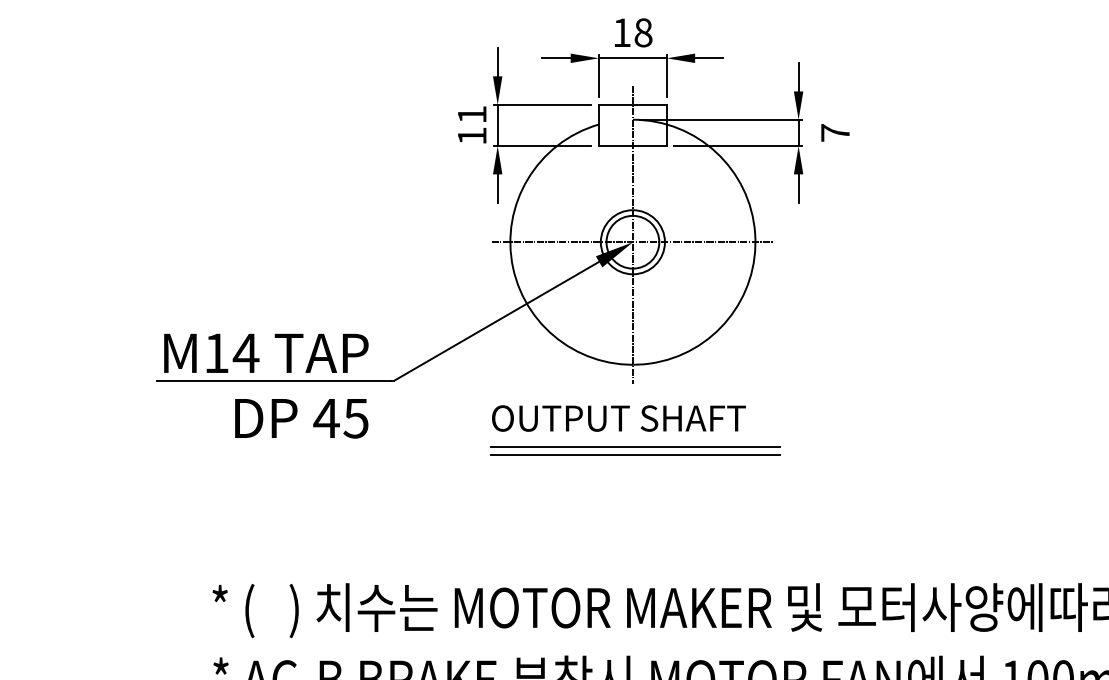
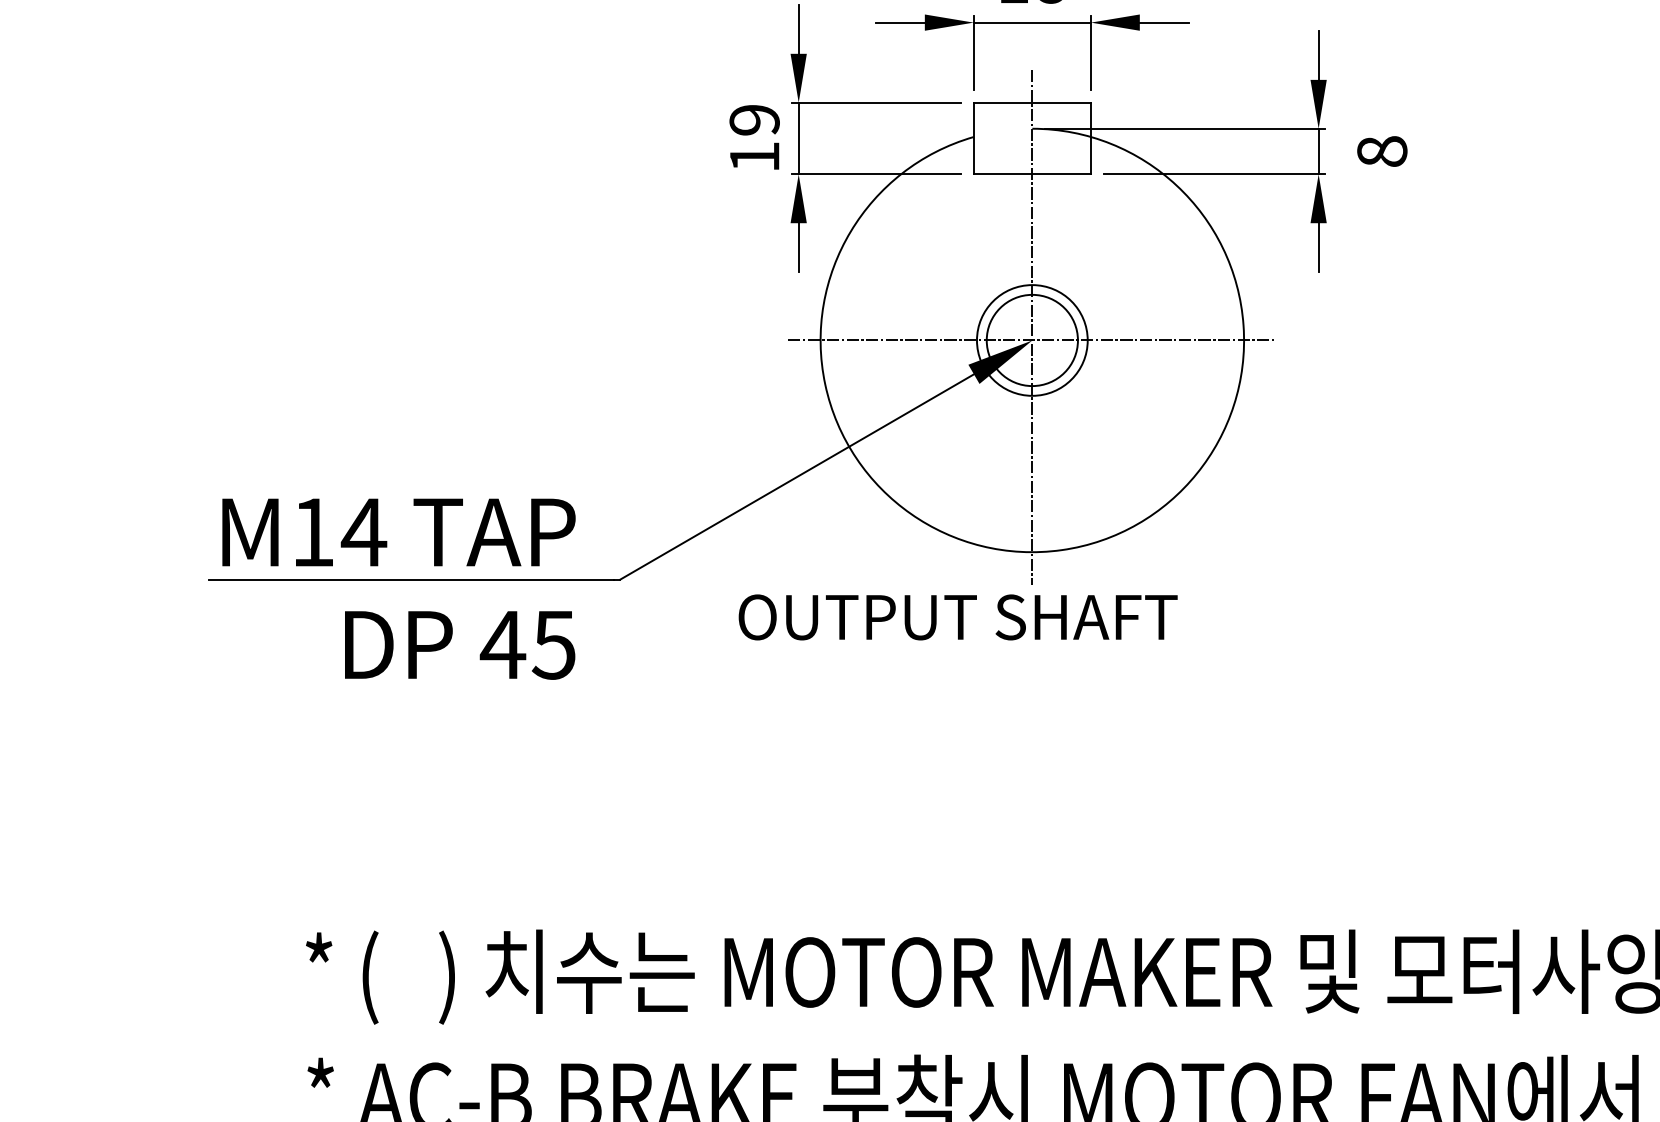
text: (471, 114) -> (753, 119), 11 -> 19
text: (835, 132) -> (1382, 150), 7 -> 8
text: (618, 418) -> (957, 617), moved
line: (634, 446) -> (1035, 693), removed
line: (634, 455) -> (1035, 708), removed

